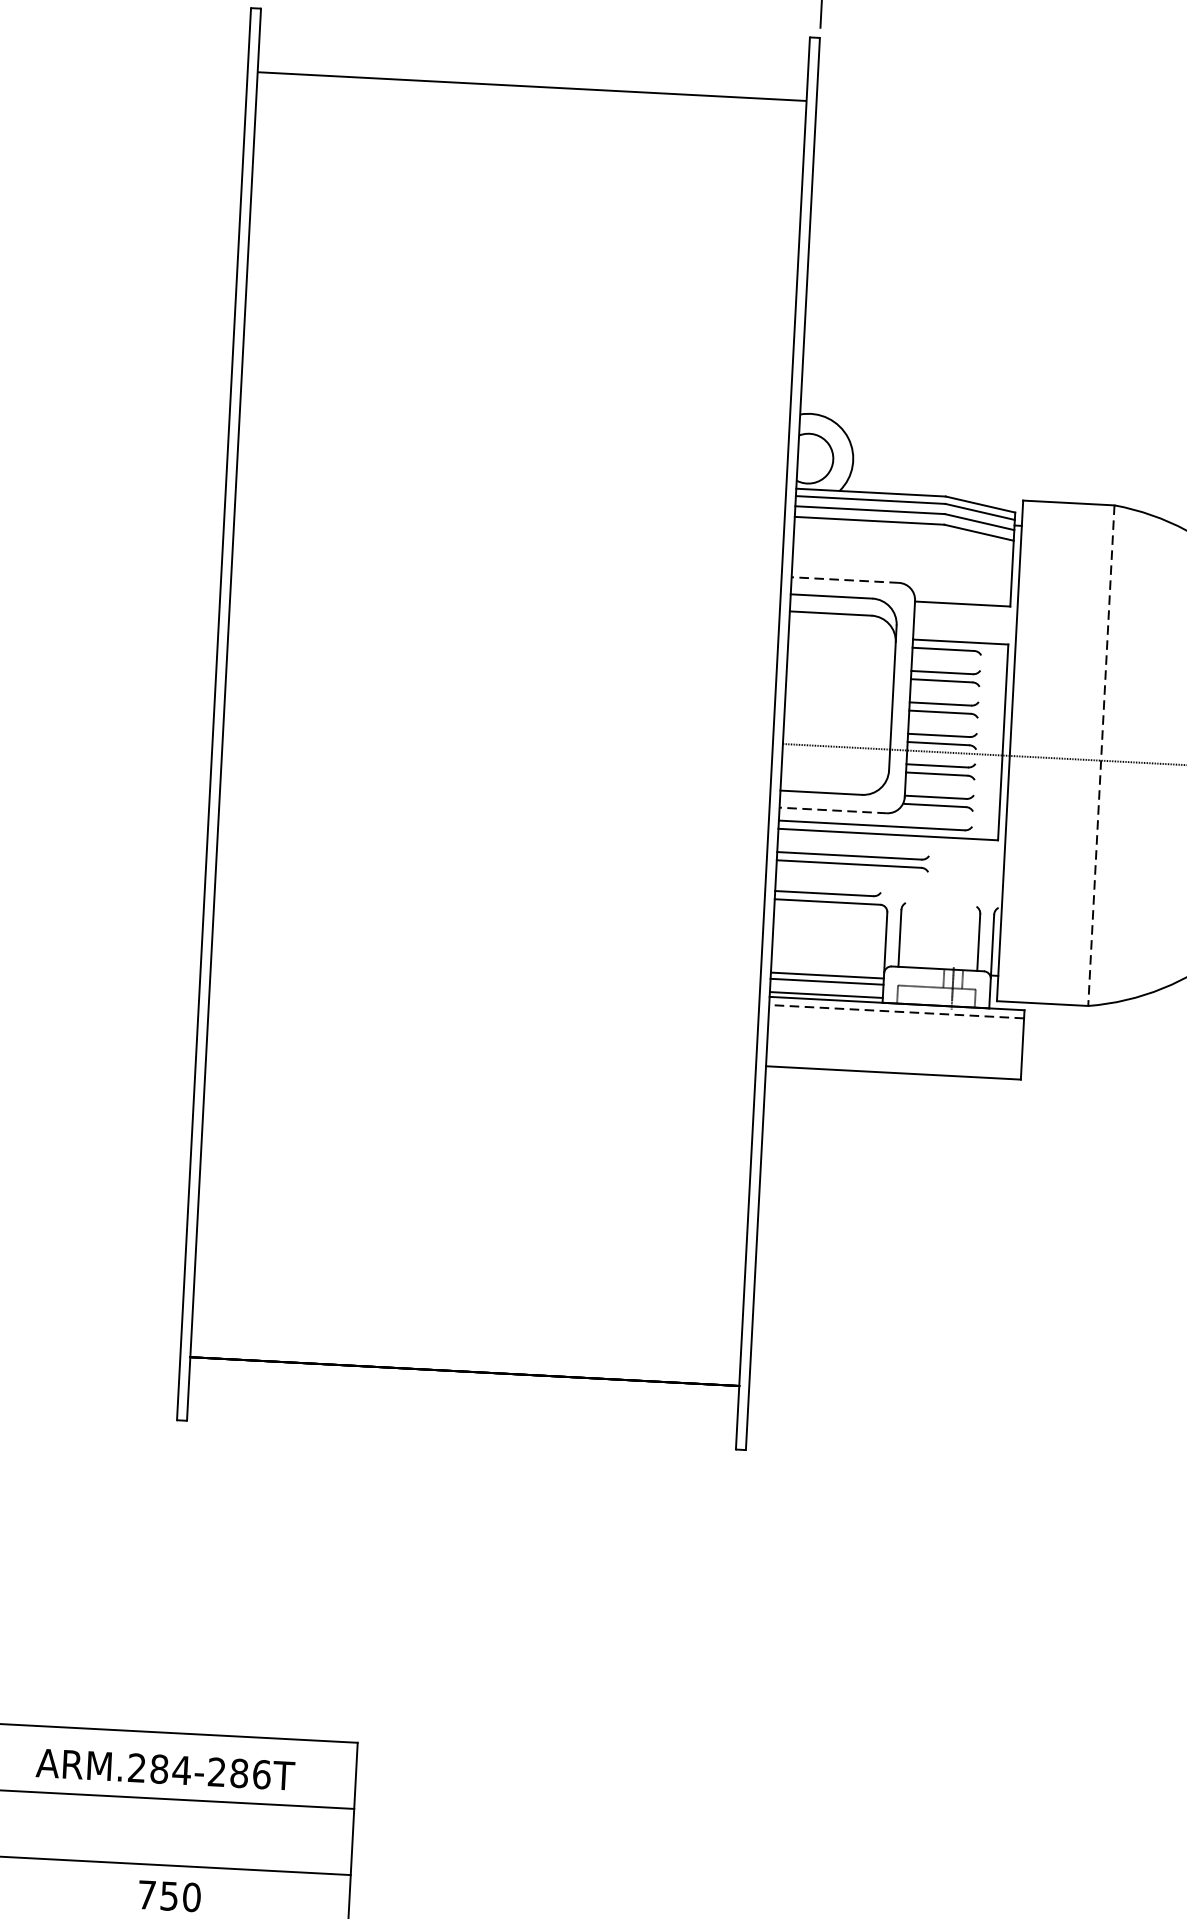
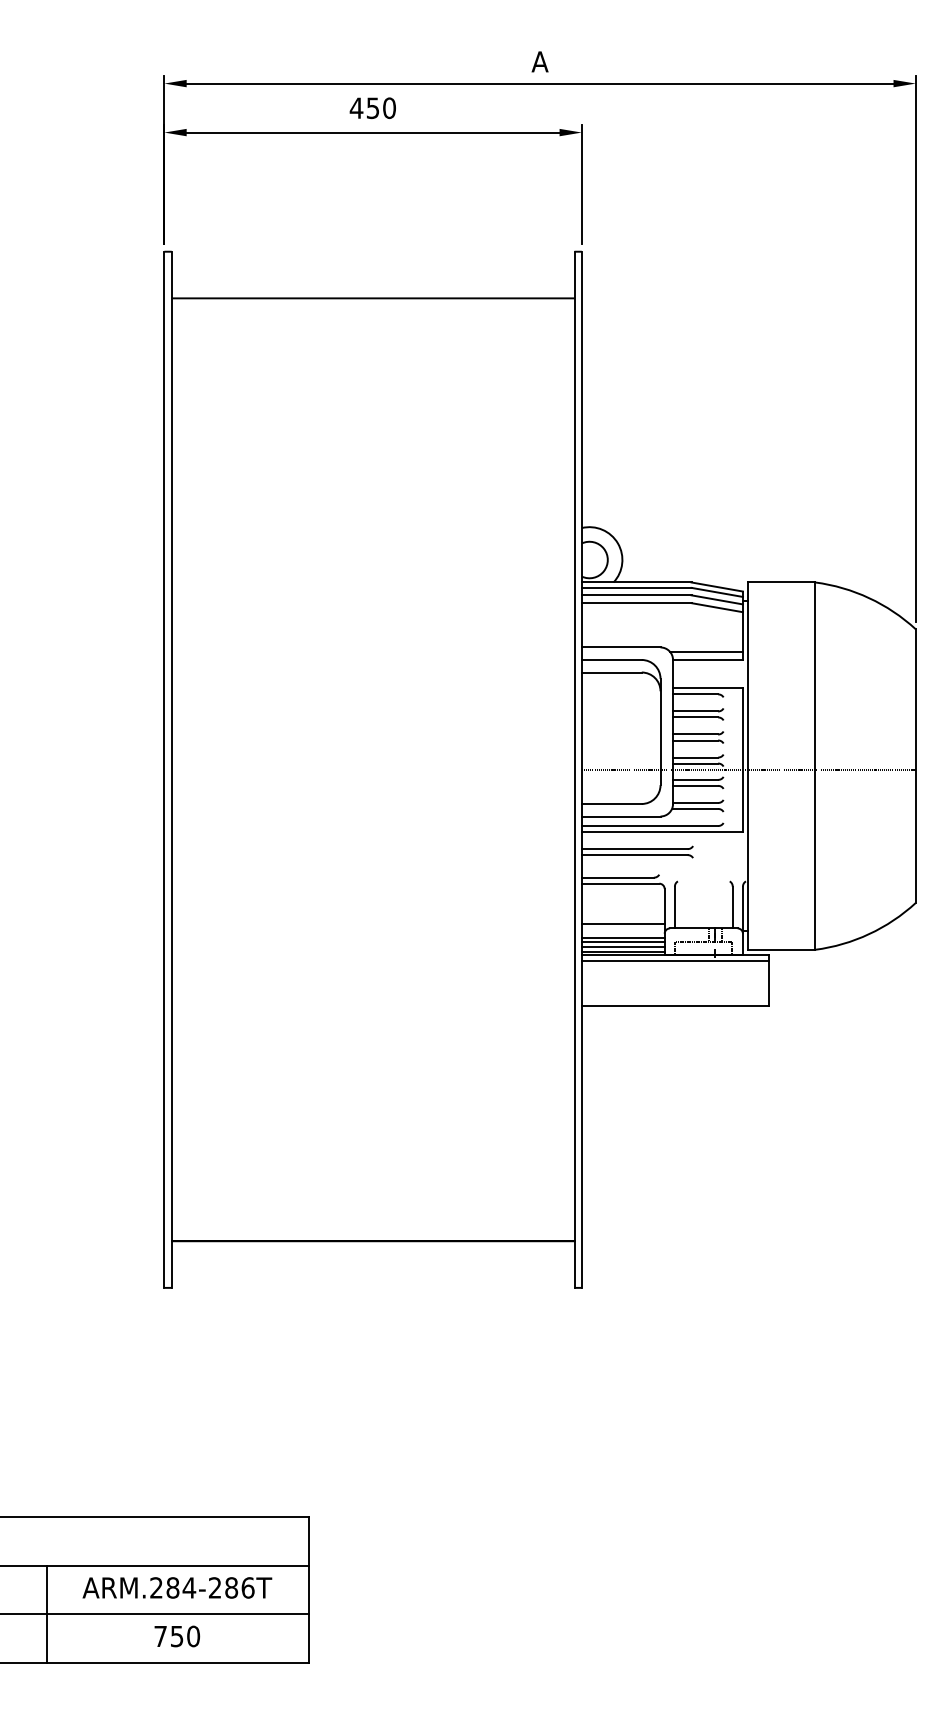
line: (844, 580) -> (620, 647), dashed -> solid
line: (959, 591) -> (705, 651), added
line: (1101, 756) -> (815, 766), dashed -> solid
line: (832, 810) -> (620, 816), dashed -> solid
line: (827, 956) -> (622, 923), added
line: (825, 989) -> (622, 947), added
line: (895, 1011) -> (674, 961), dashed -> solid
text: (165, 1768) -> (177, 1587), moved

